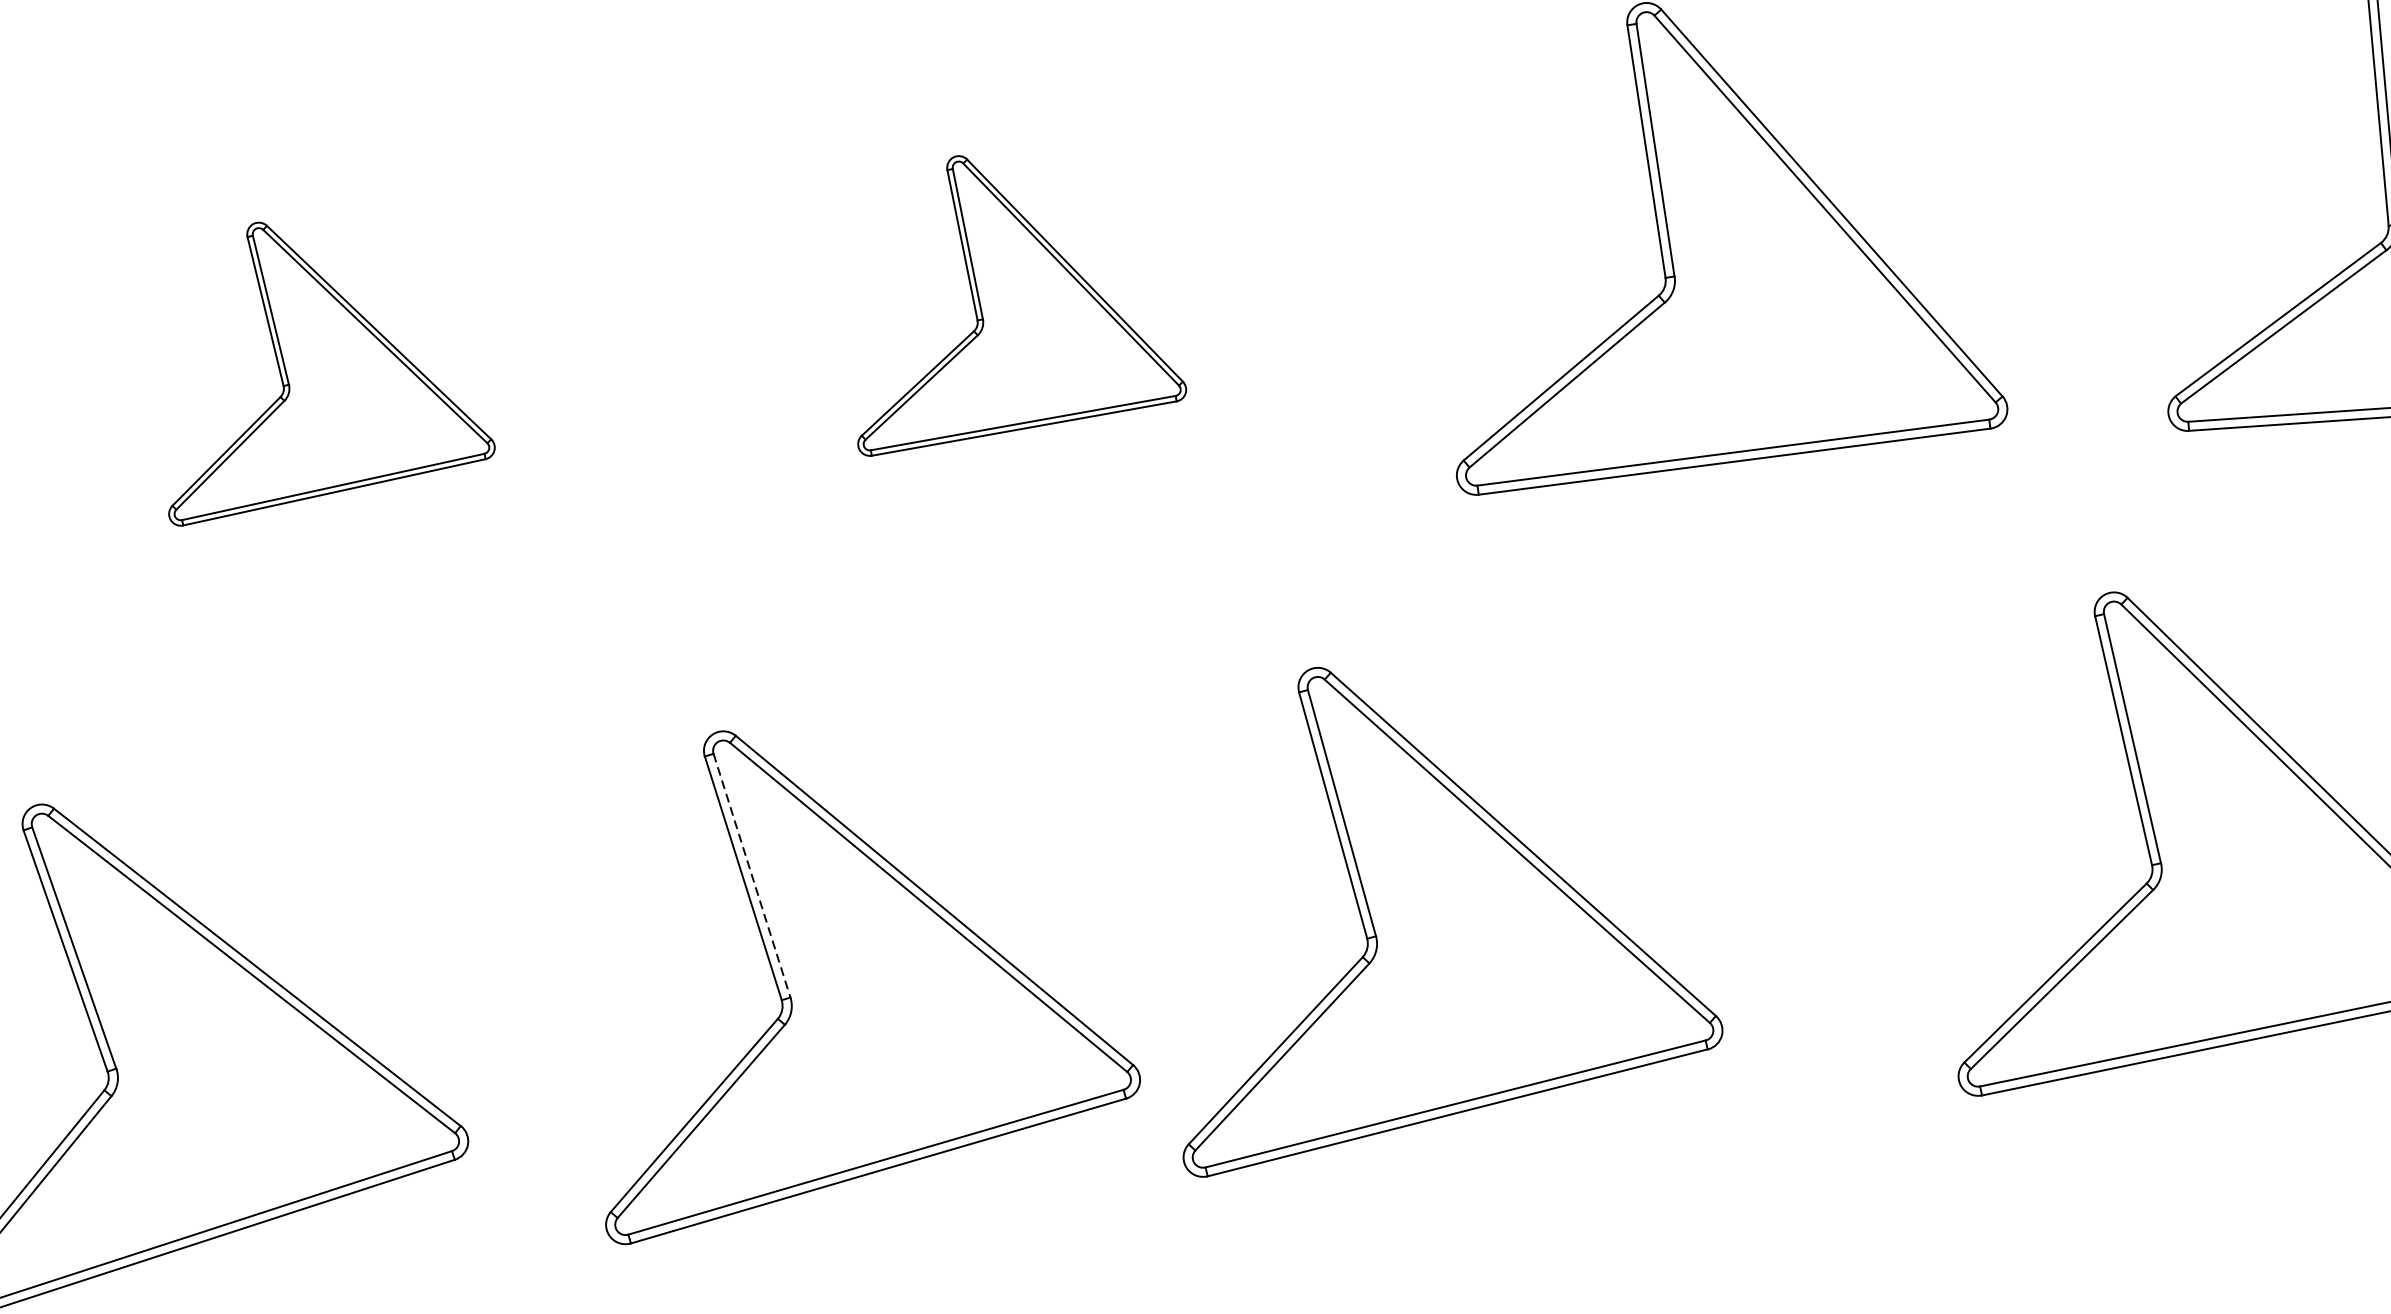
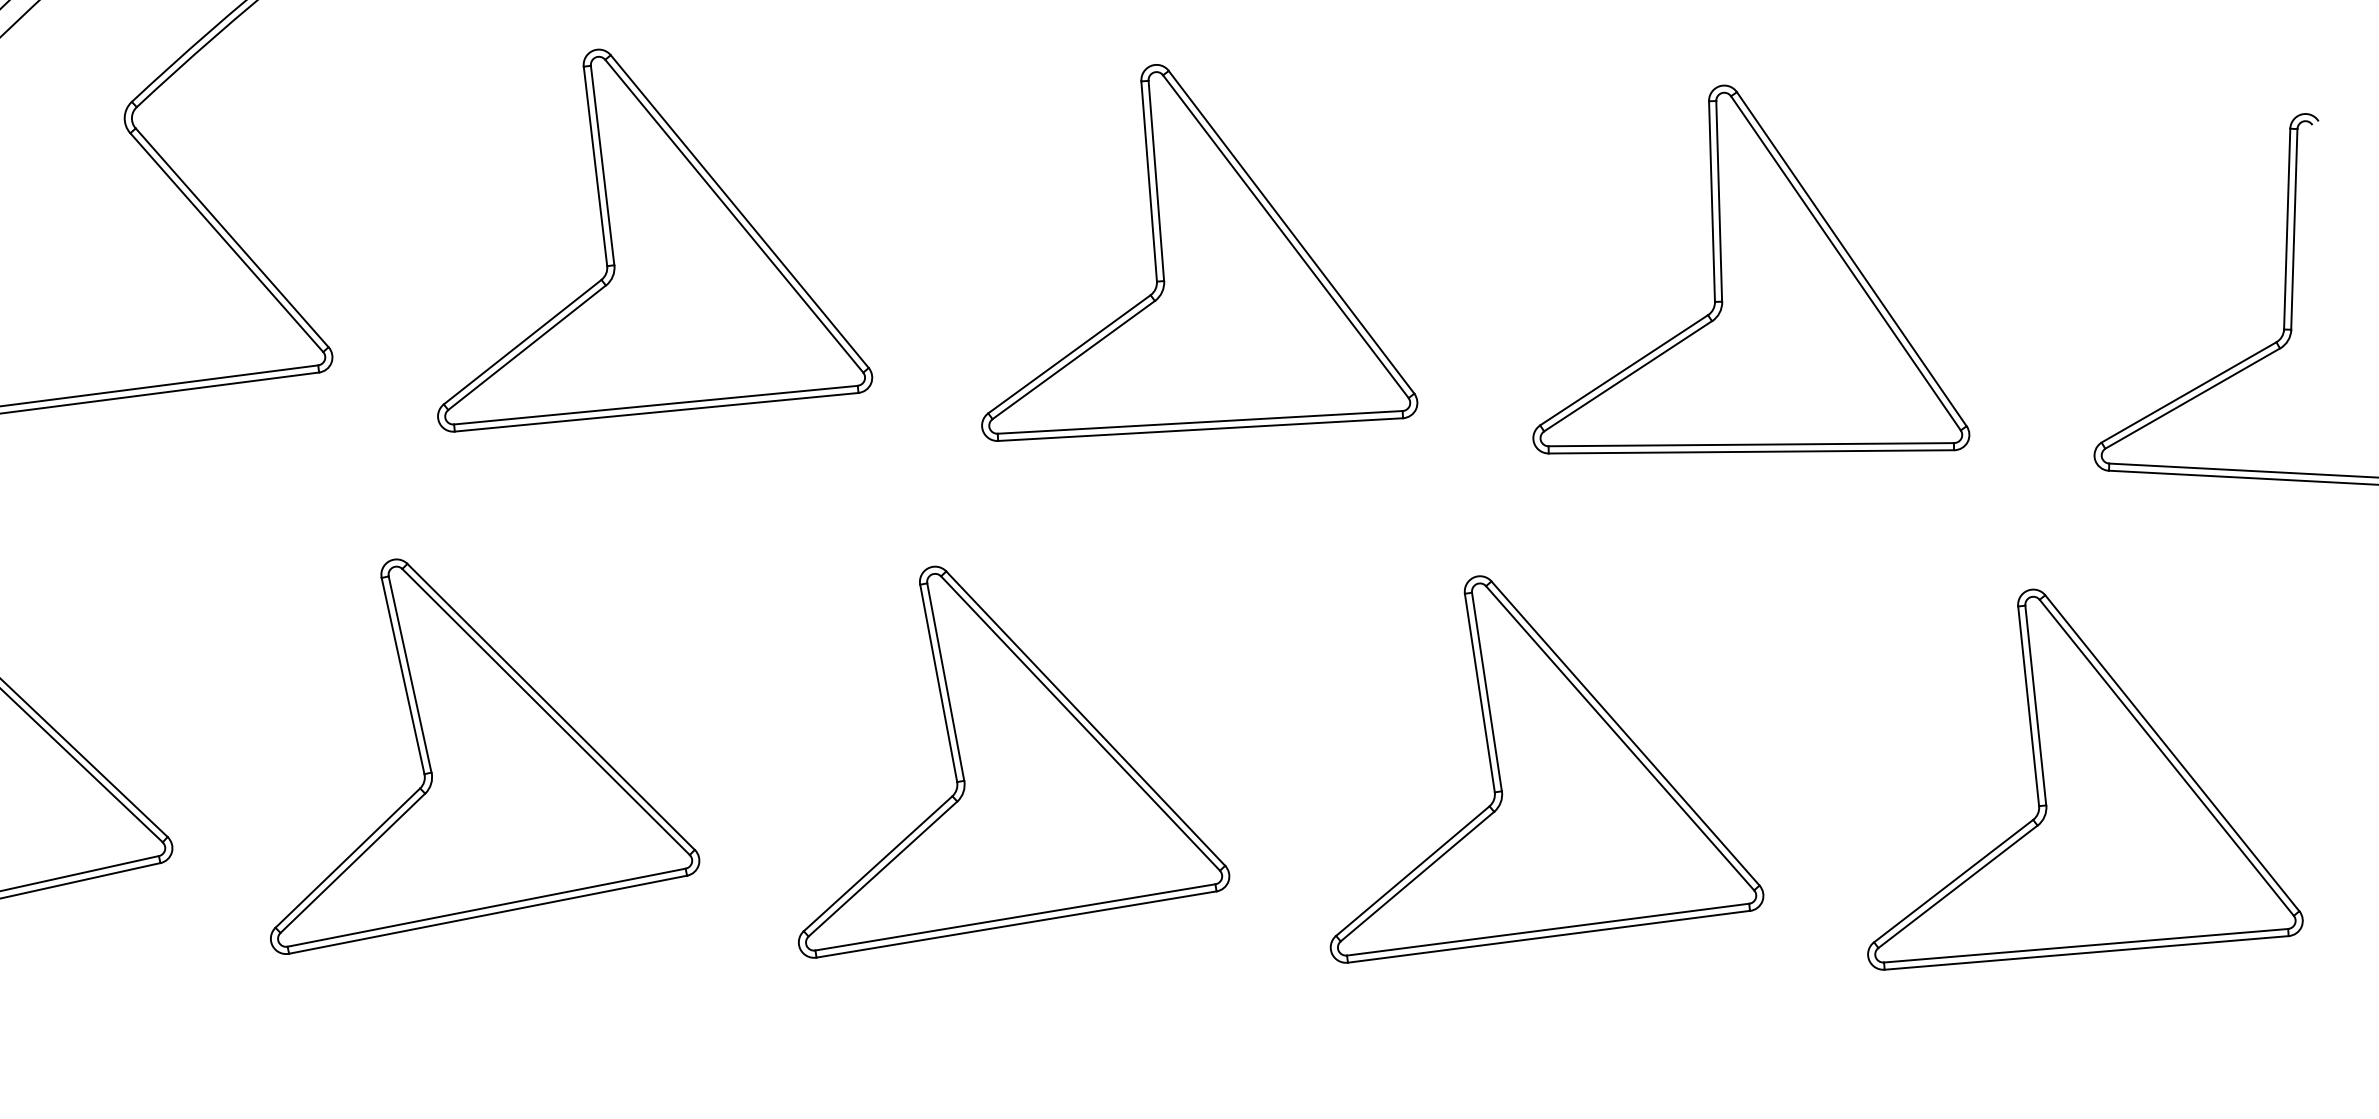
part: (1006, 294) -> (1199, 252), size x1.67
part: (317, 362) -> (655, 240), size x1.67
line: (751, 876) -> (945, 682), dashed -> solid
part: (1429, 901) -> (1546, 769), moved

